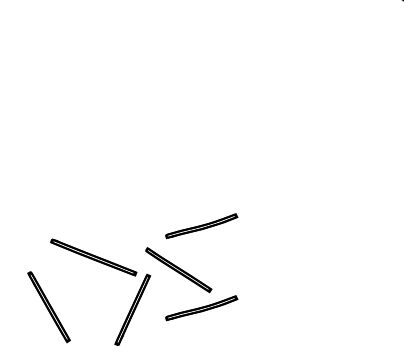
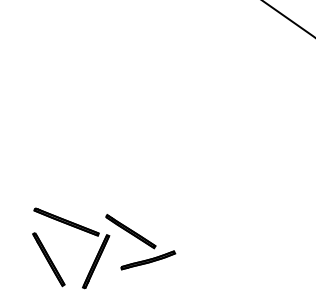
part: (202, 226) -> (148, 198), removed
part: (48, 307) -> (48, 259), moved

